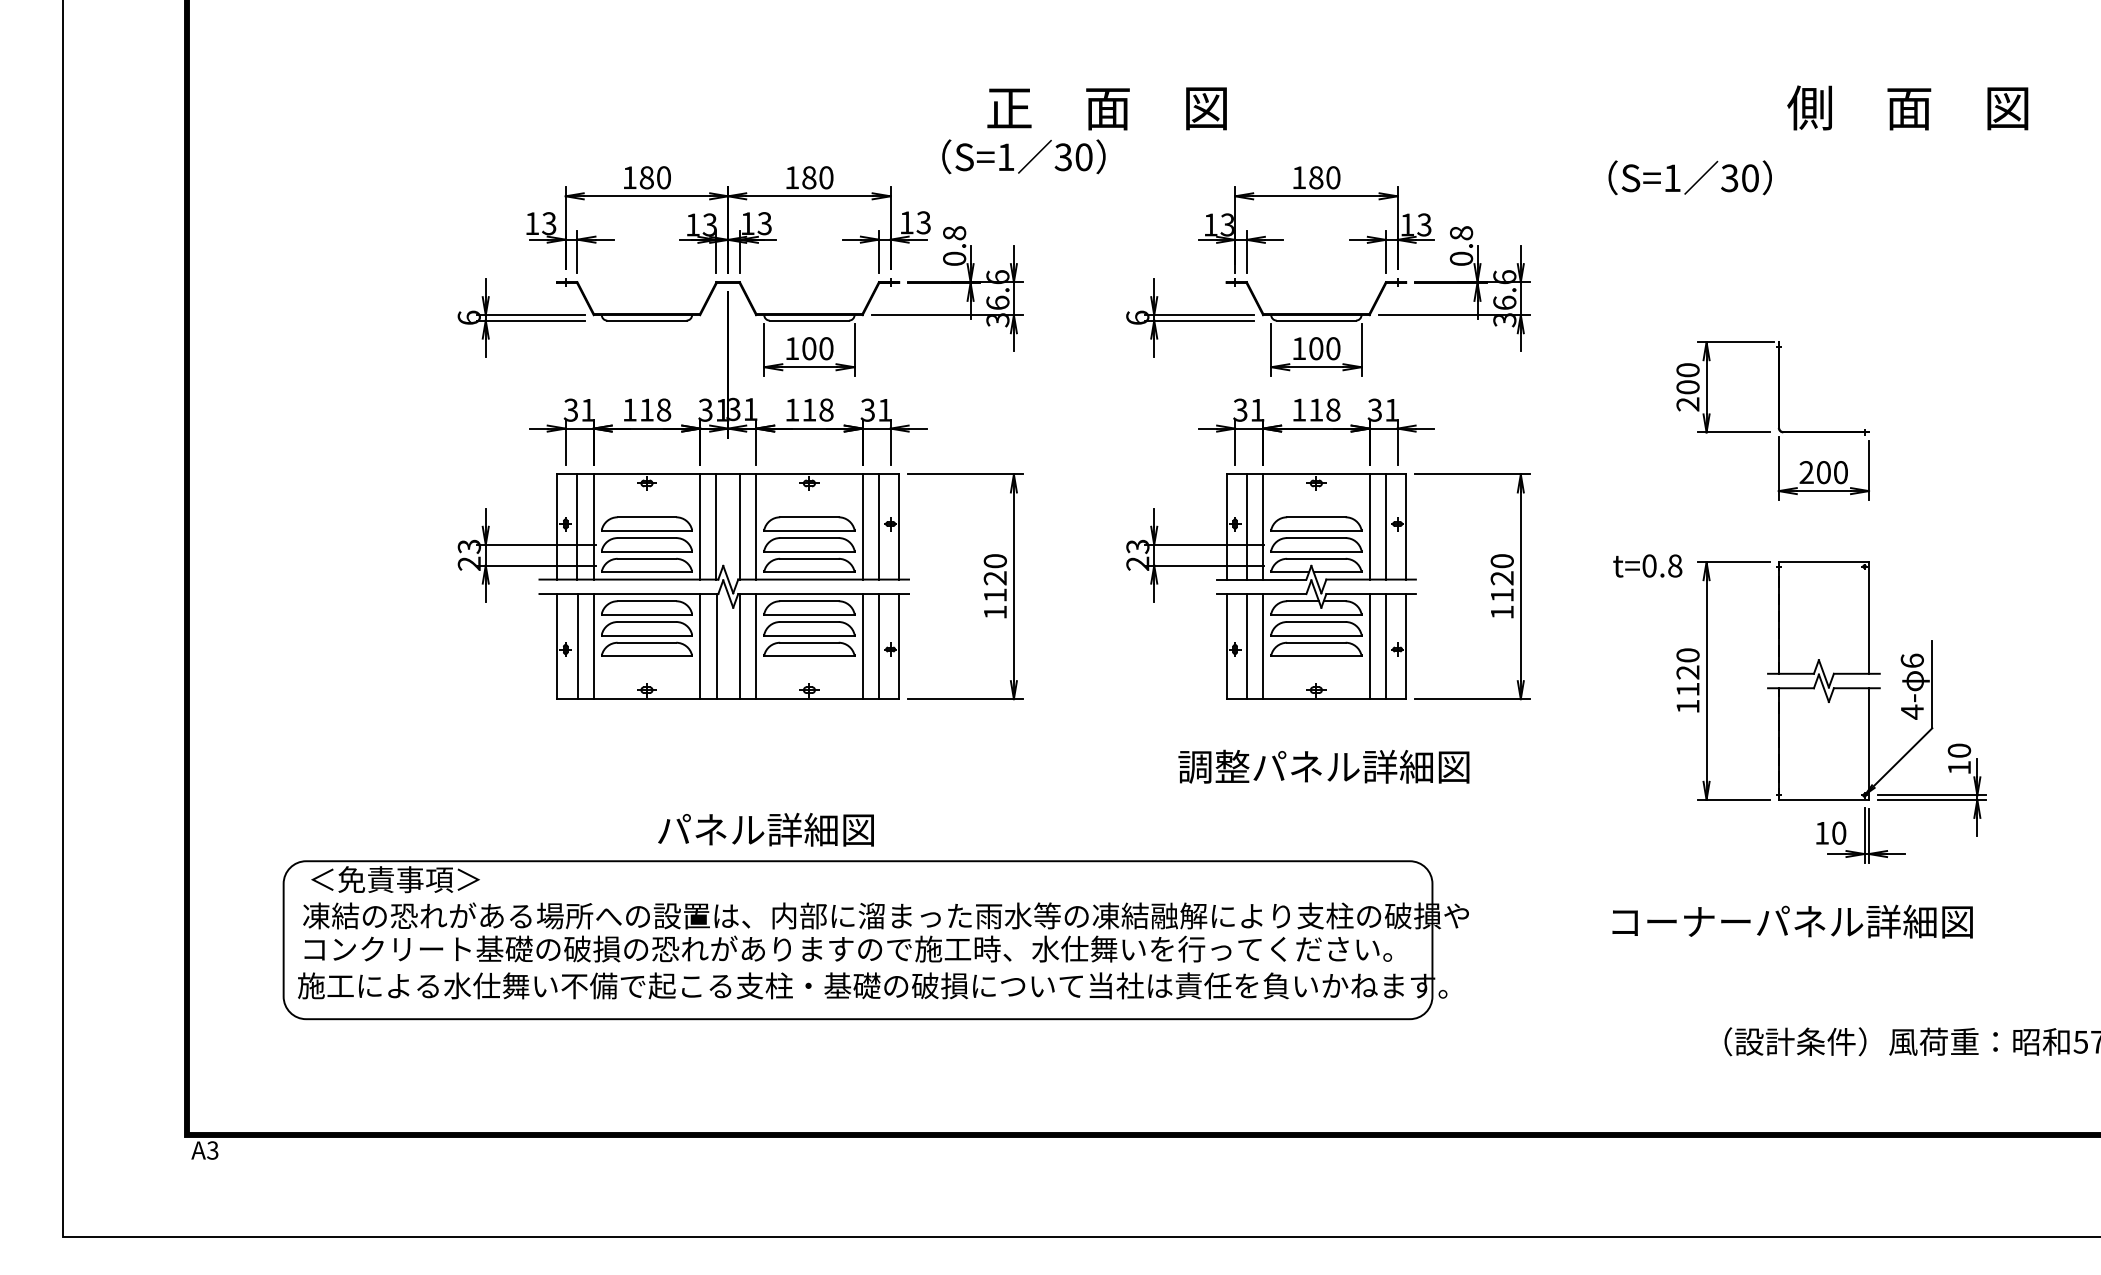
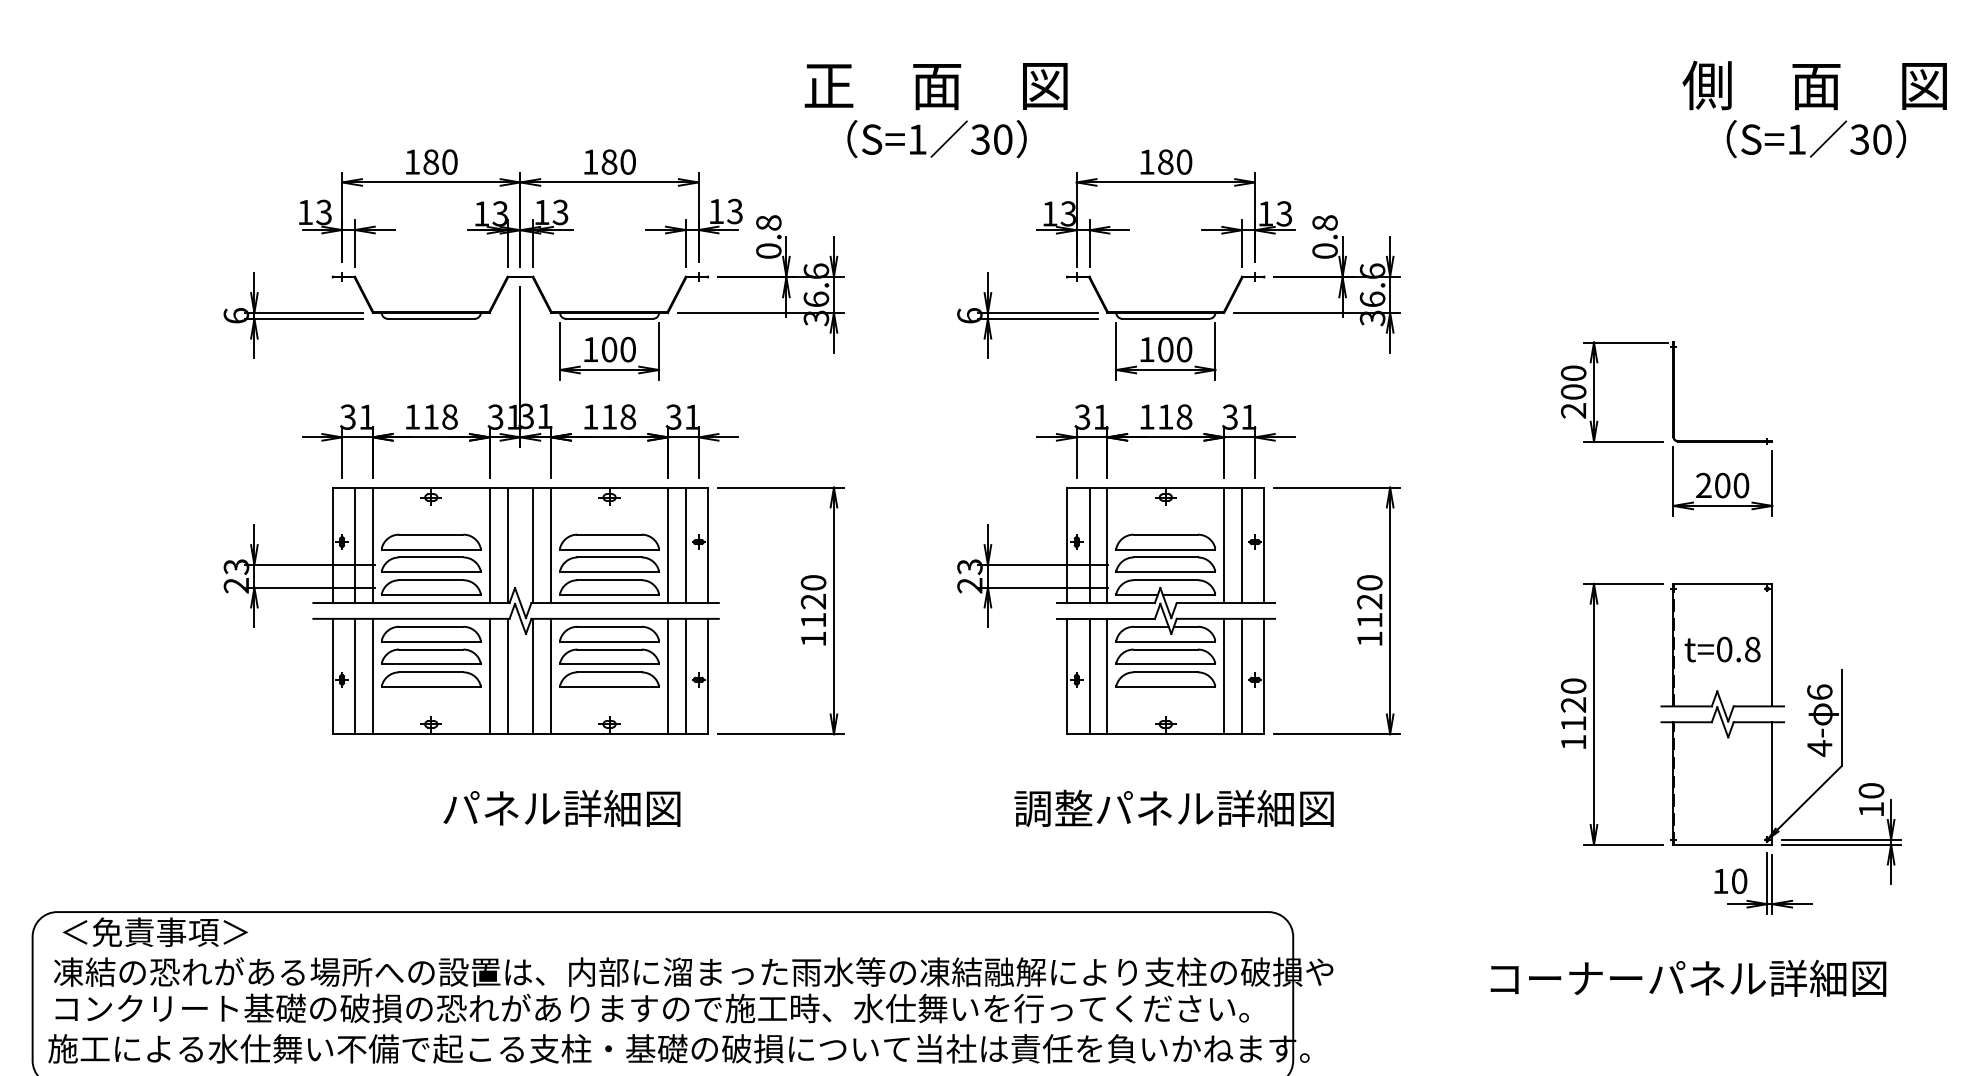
text: (1023, 156) -> (936, 138), moved
text: (1689, 177) -> (1815, 138), moved
text: (1647, 565) -> (1722, 649), moved
text: (765, 829) -> (561, 808), moved

